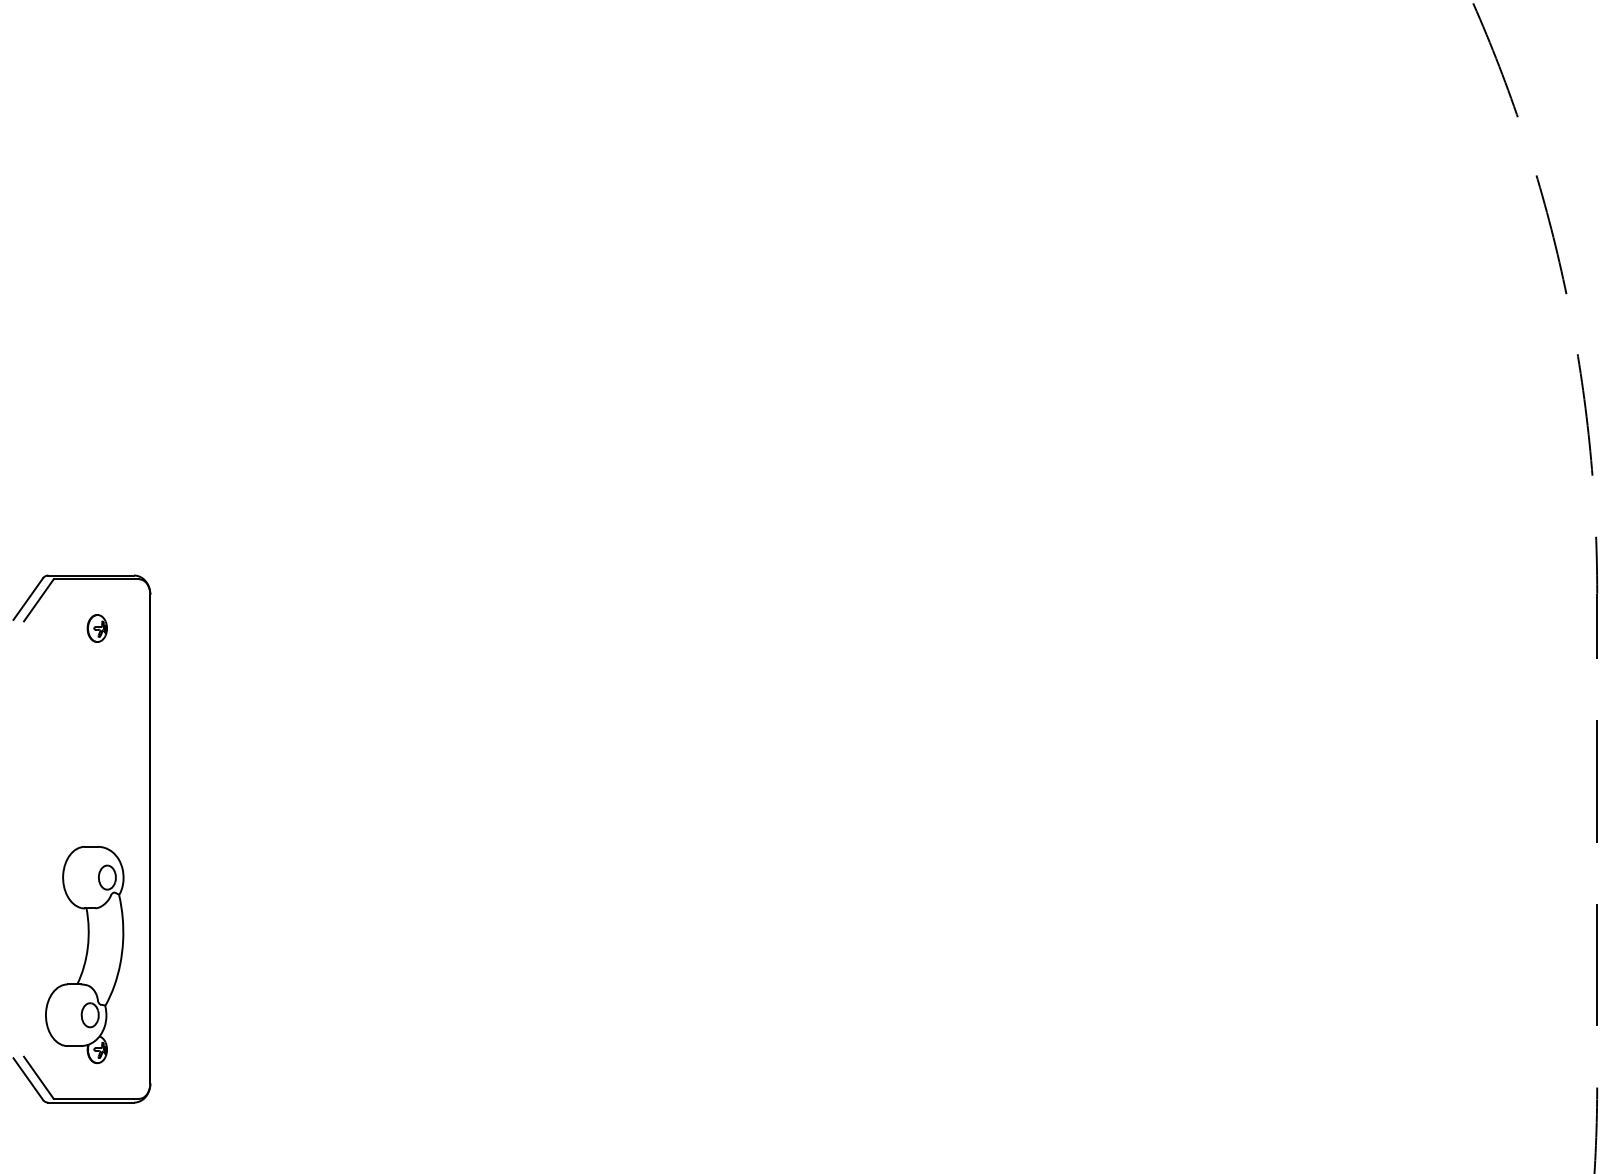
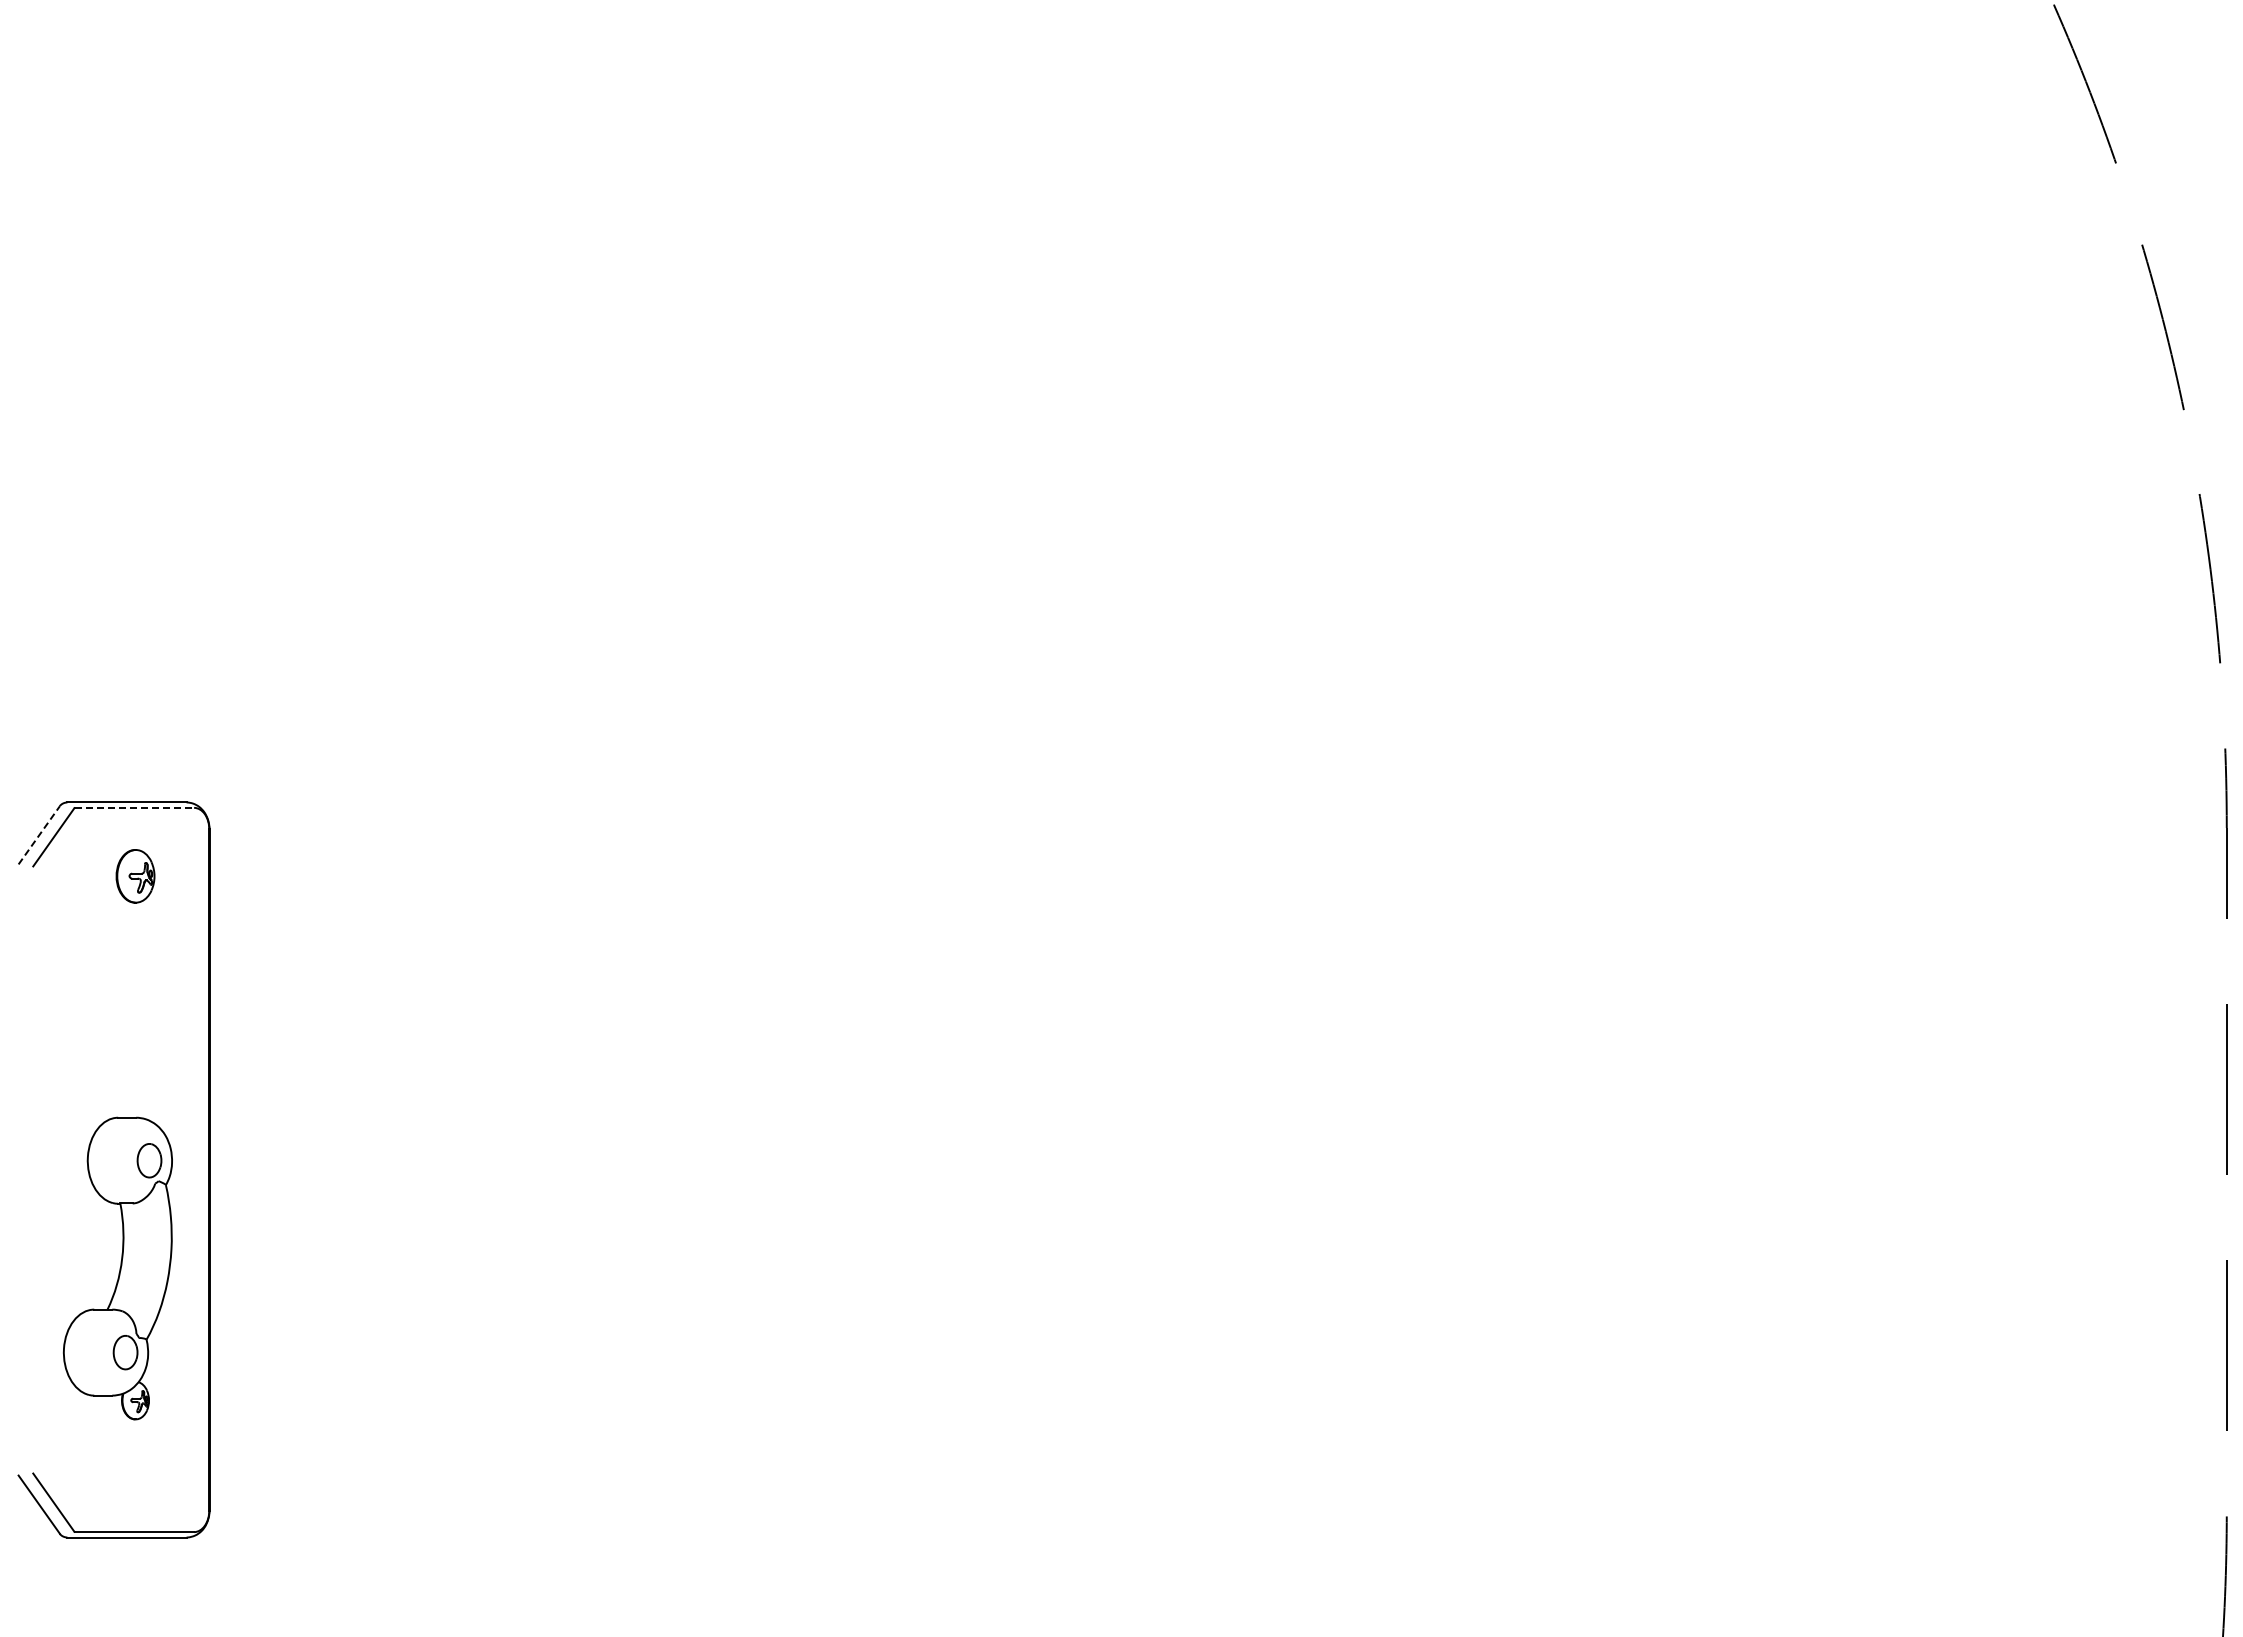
line: (96, 579) -> (134, 807), solid -> dashed
line: (28, 599) -> (39, 835), solid -> dashed
part: (97, 628) -> (135, 876), size x1.4
part: (84, 954) -> (117, 1268), moved

